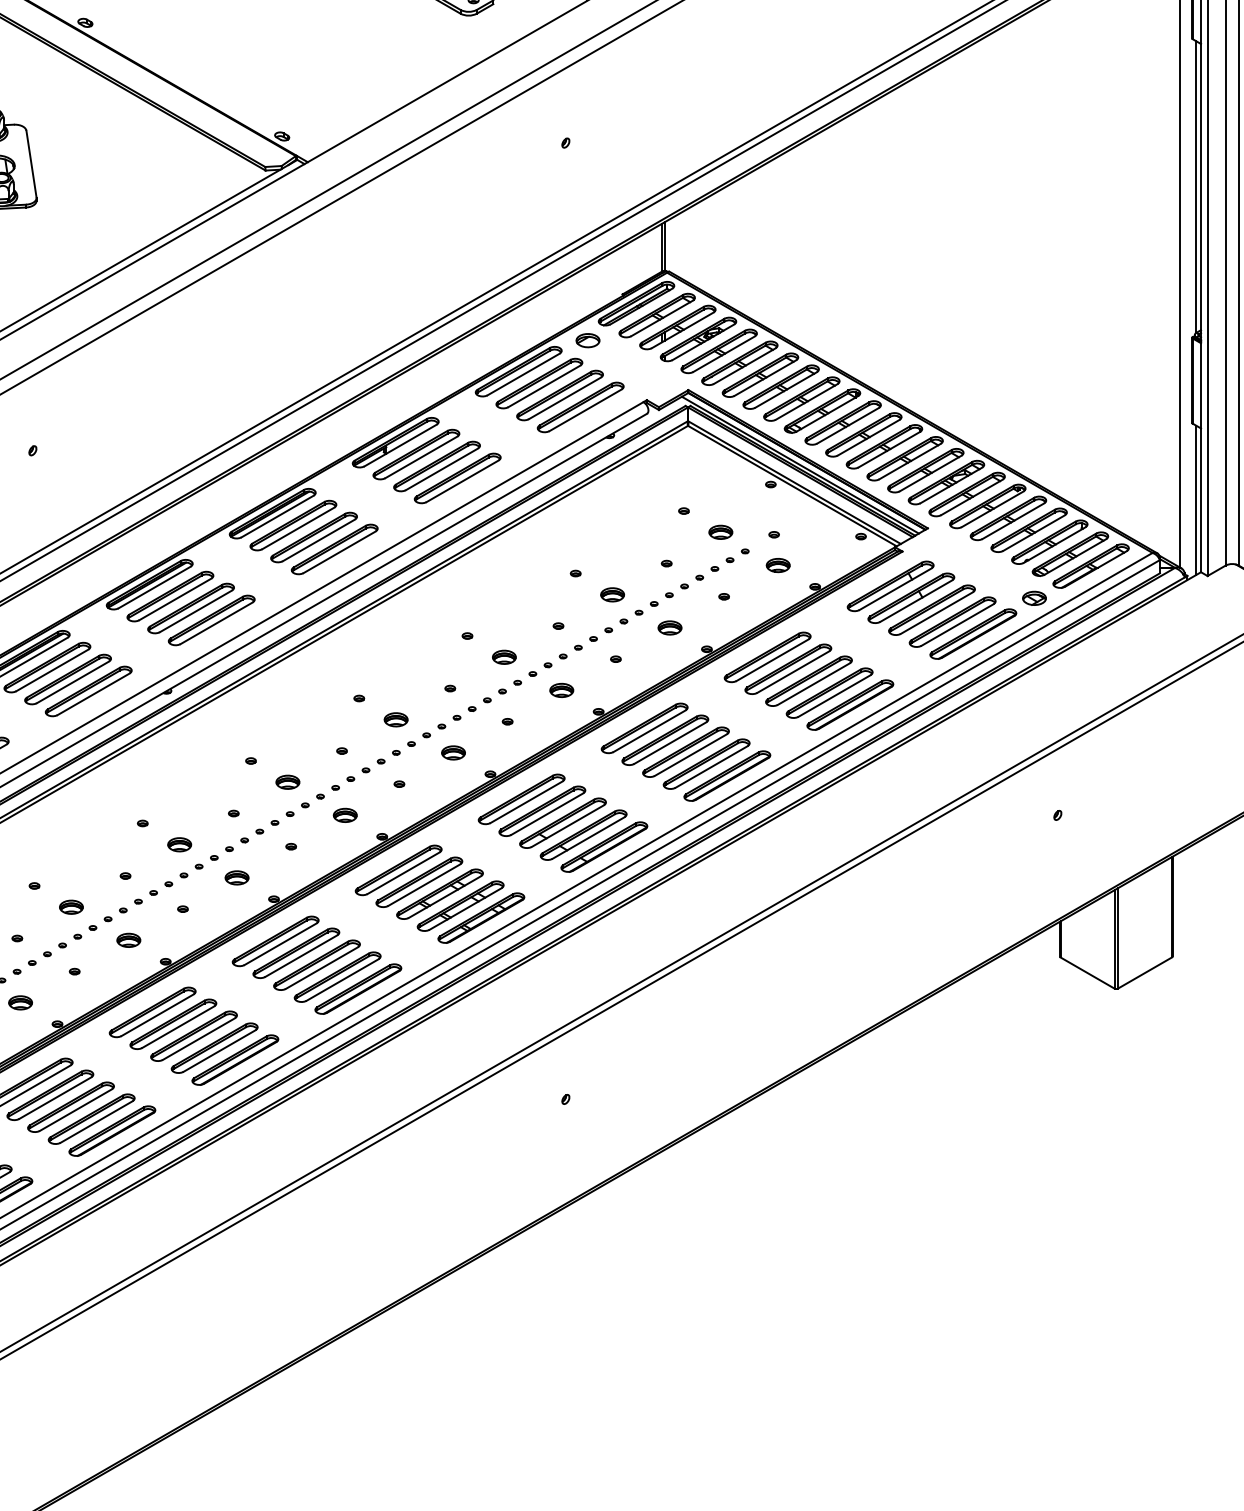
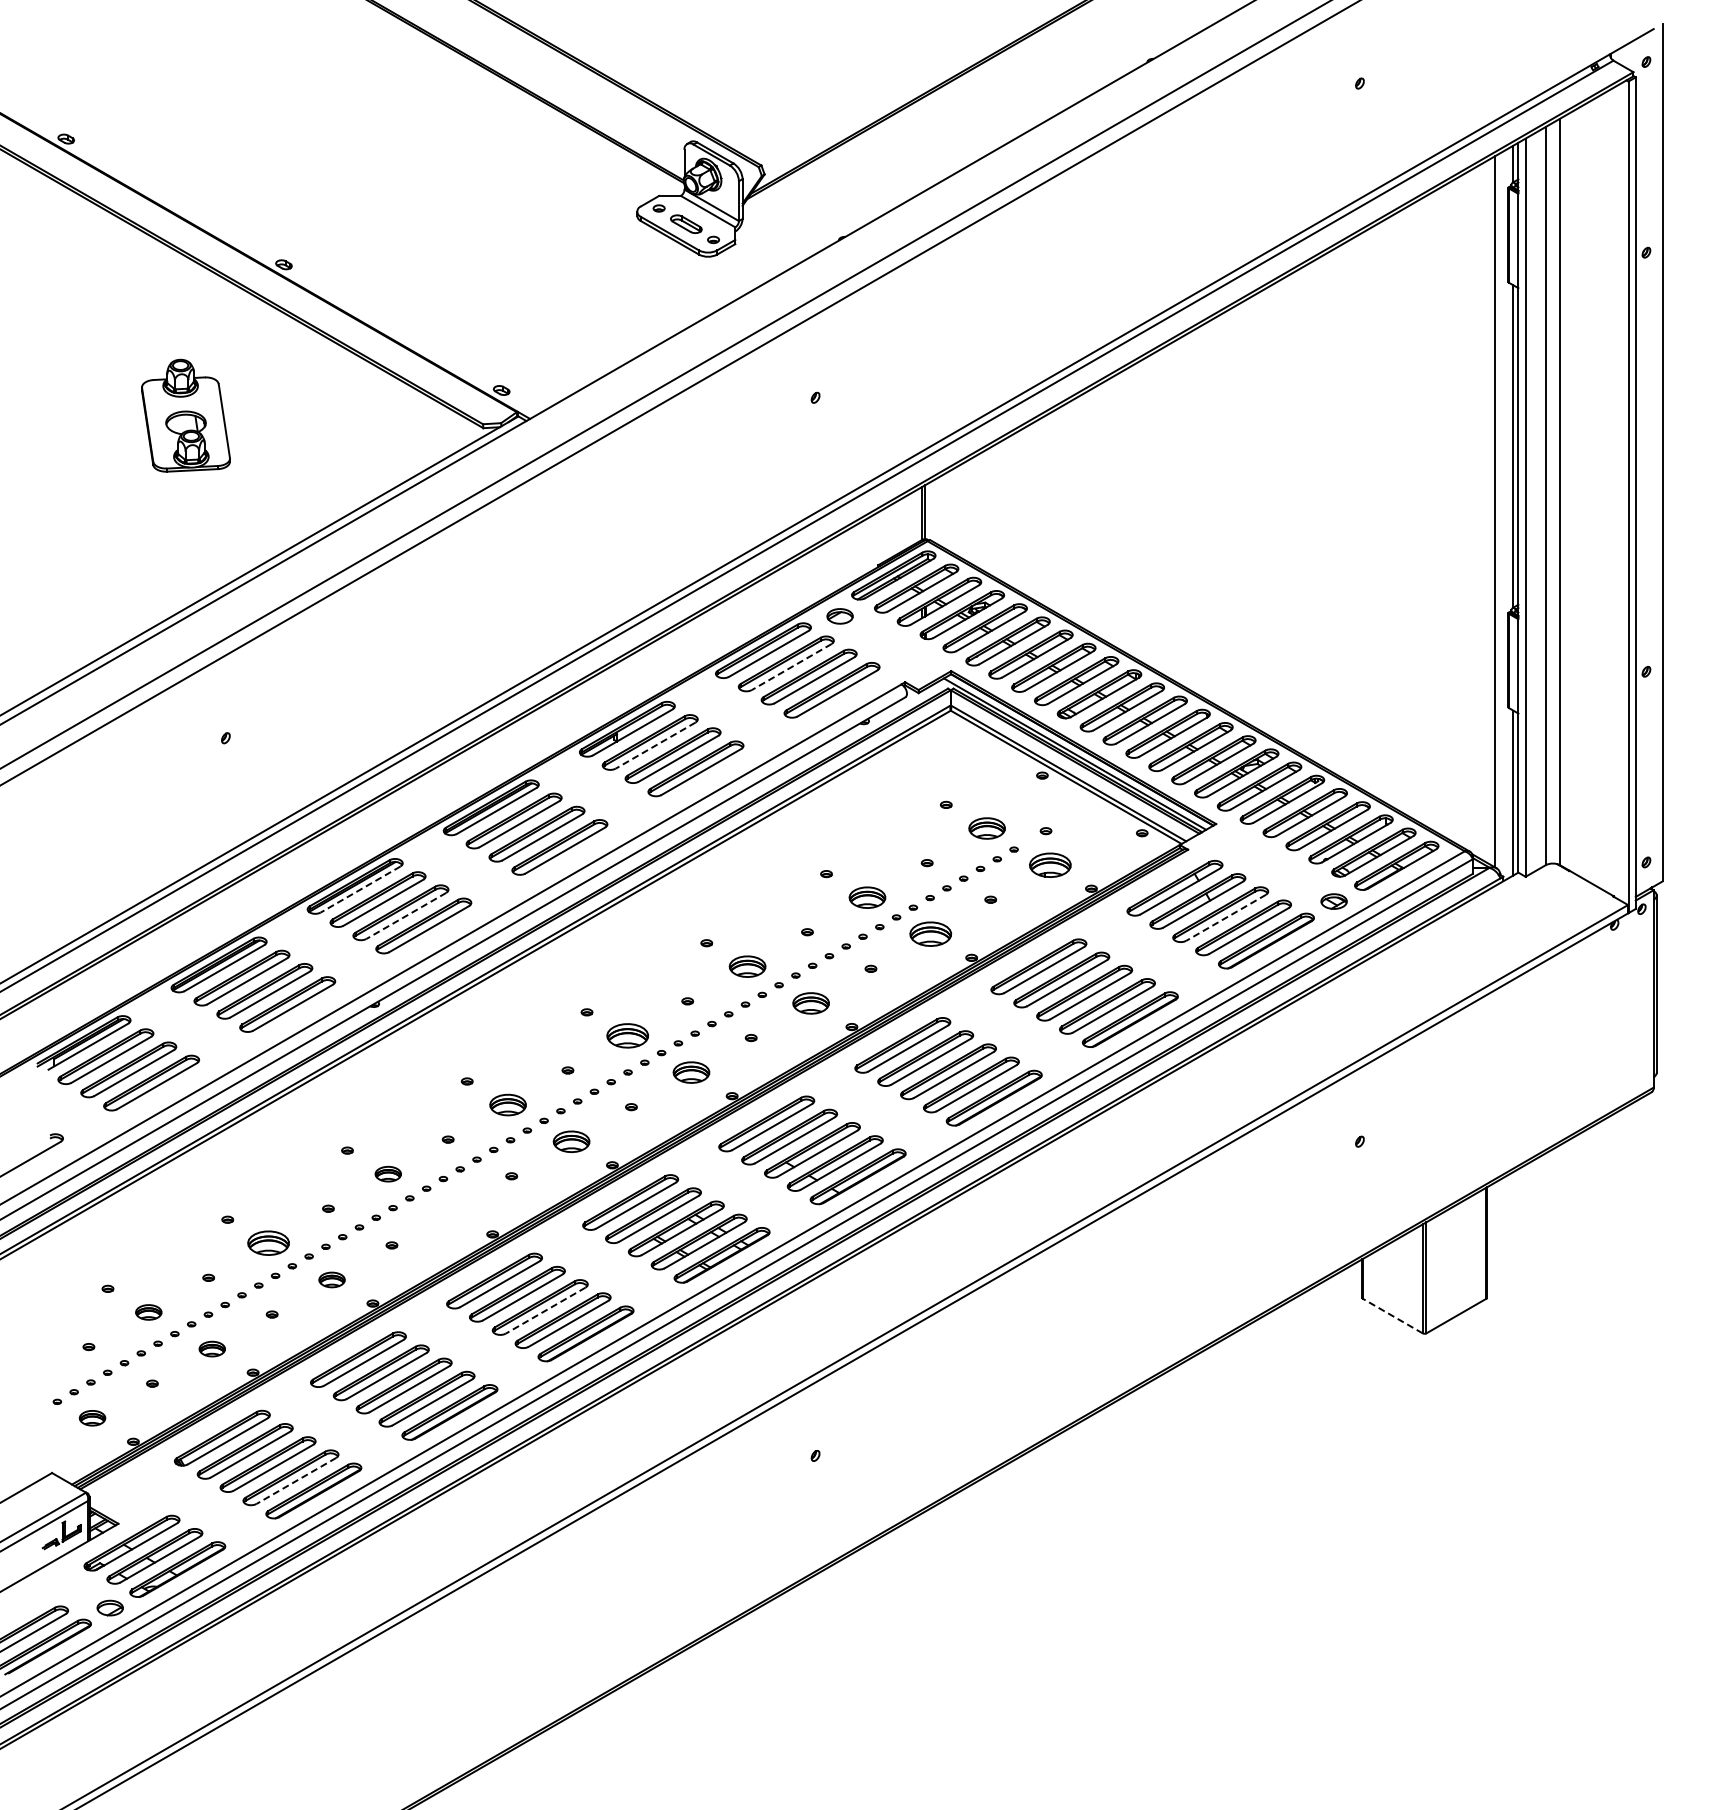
line: (544, 386) -> (791, 667), solid -> dashed
line: (421, 457) -> (655, 745), solid -> dashed
part: (720, 532) -> (986, 828), size x1.4
part: (778, 564) -> (1050, 864), size x1.6
line: (154, 587) -> (360, 889), solid -> dashed
part: (611, 594) -> (866, 897), size x1.4
line: (195, 611) -> (405, 916), solid -> dashed
line: (936, 613) -> (1225, 918), solid -> dashed
part: (669, 628) -> (930, 934), size x1.6
part: (504, 657) -> (747, 966), size x1.4
part: (561, 690) -> (810, 1003), size x1.4
part: (395, 719) -> (627, 1035), size x1.6
part: (452, 752) -> (690, 1072), size x1.4
part: (287, 781) -> (507, 1104), size x1.4
part: (345, 815) -> (571, 1141), size x1.4
part: (236, 877) -> (451, 1210), removed
part: (71, 907) -> (268, 1243), size x1.6
line: (321, 967) -> (545, 1310), solid -> dashed
line: (1087, 973) -> (1392, 1316), solid -> dashed
line: (95, 1122) -> (295, 1481), solid -> dashed

